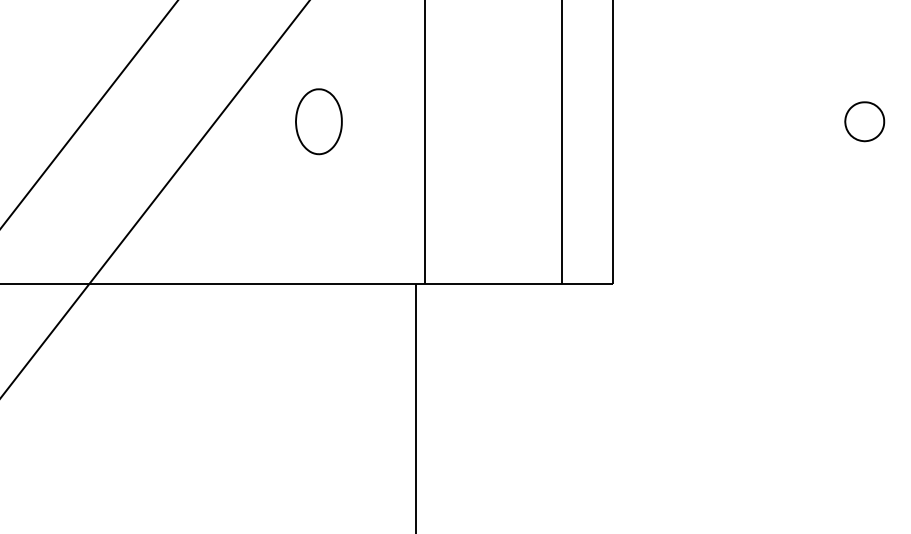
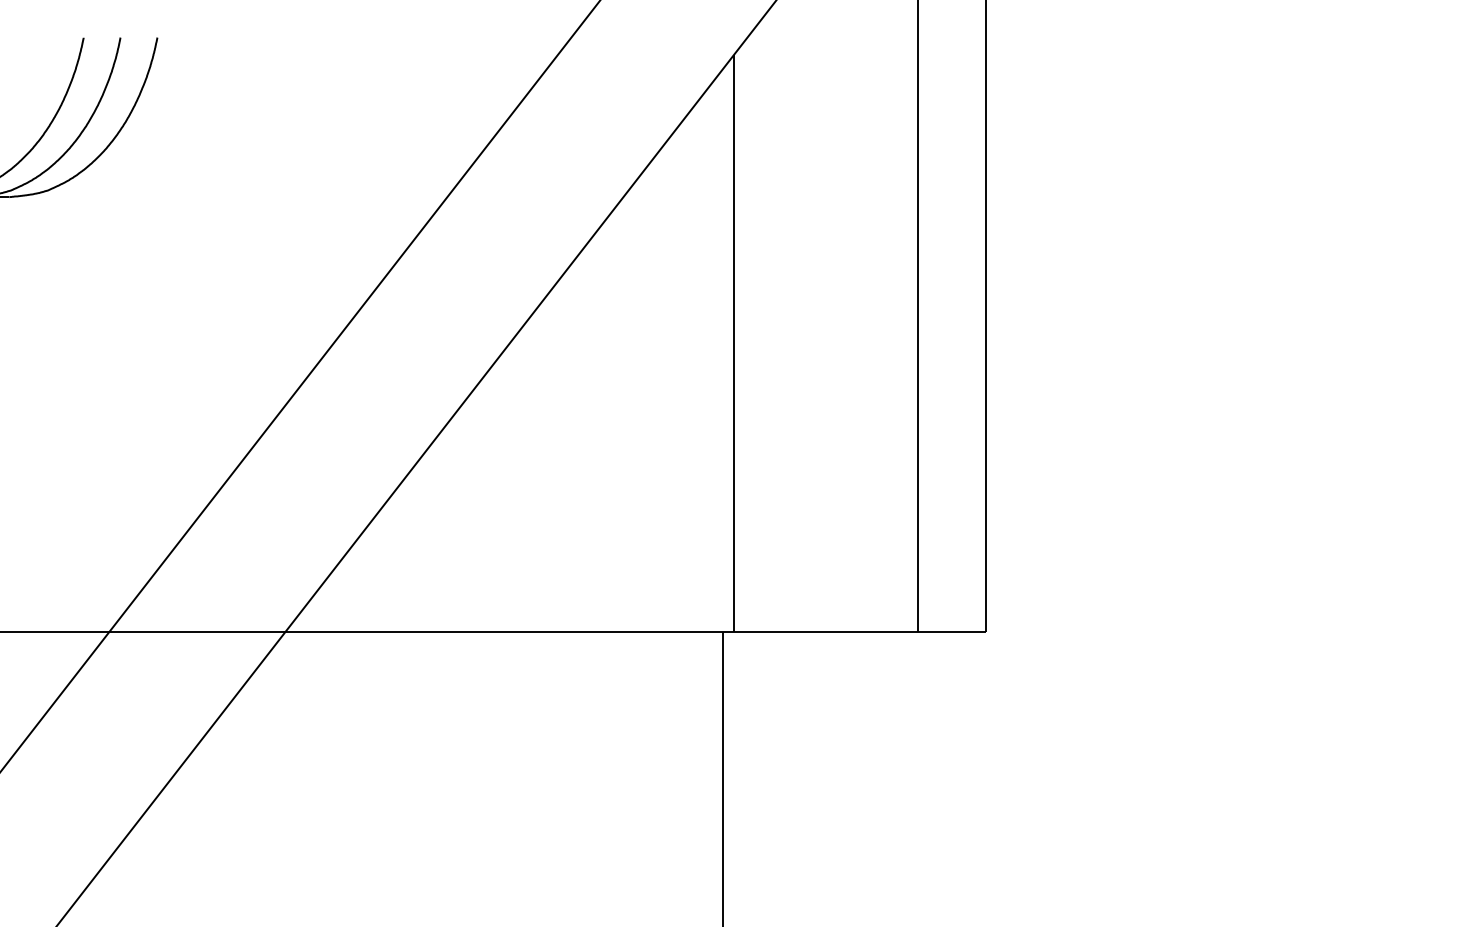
part: (318, 121) -> (592, 414), removed
part: (864, 121) -> (1322, 414), removed

